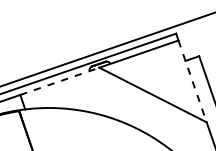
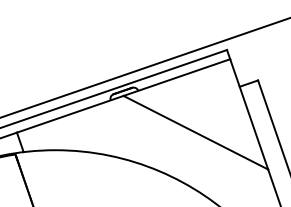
line: (60, 81) -> (70, 114), dashed -> solid
line: (192, 81) -> (249, 114), dashed -> solid

